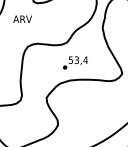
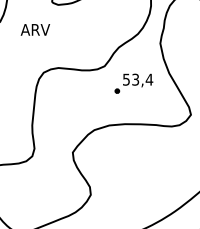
part: (75, 62) -> (133, 83), moved

